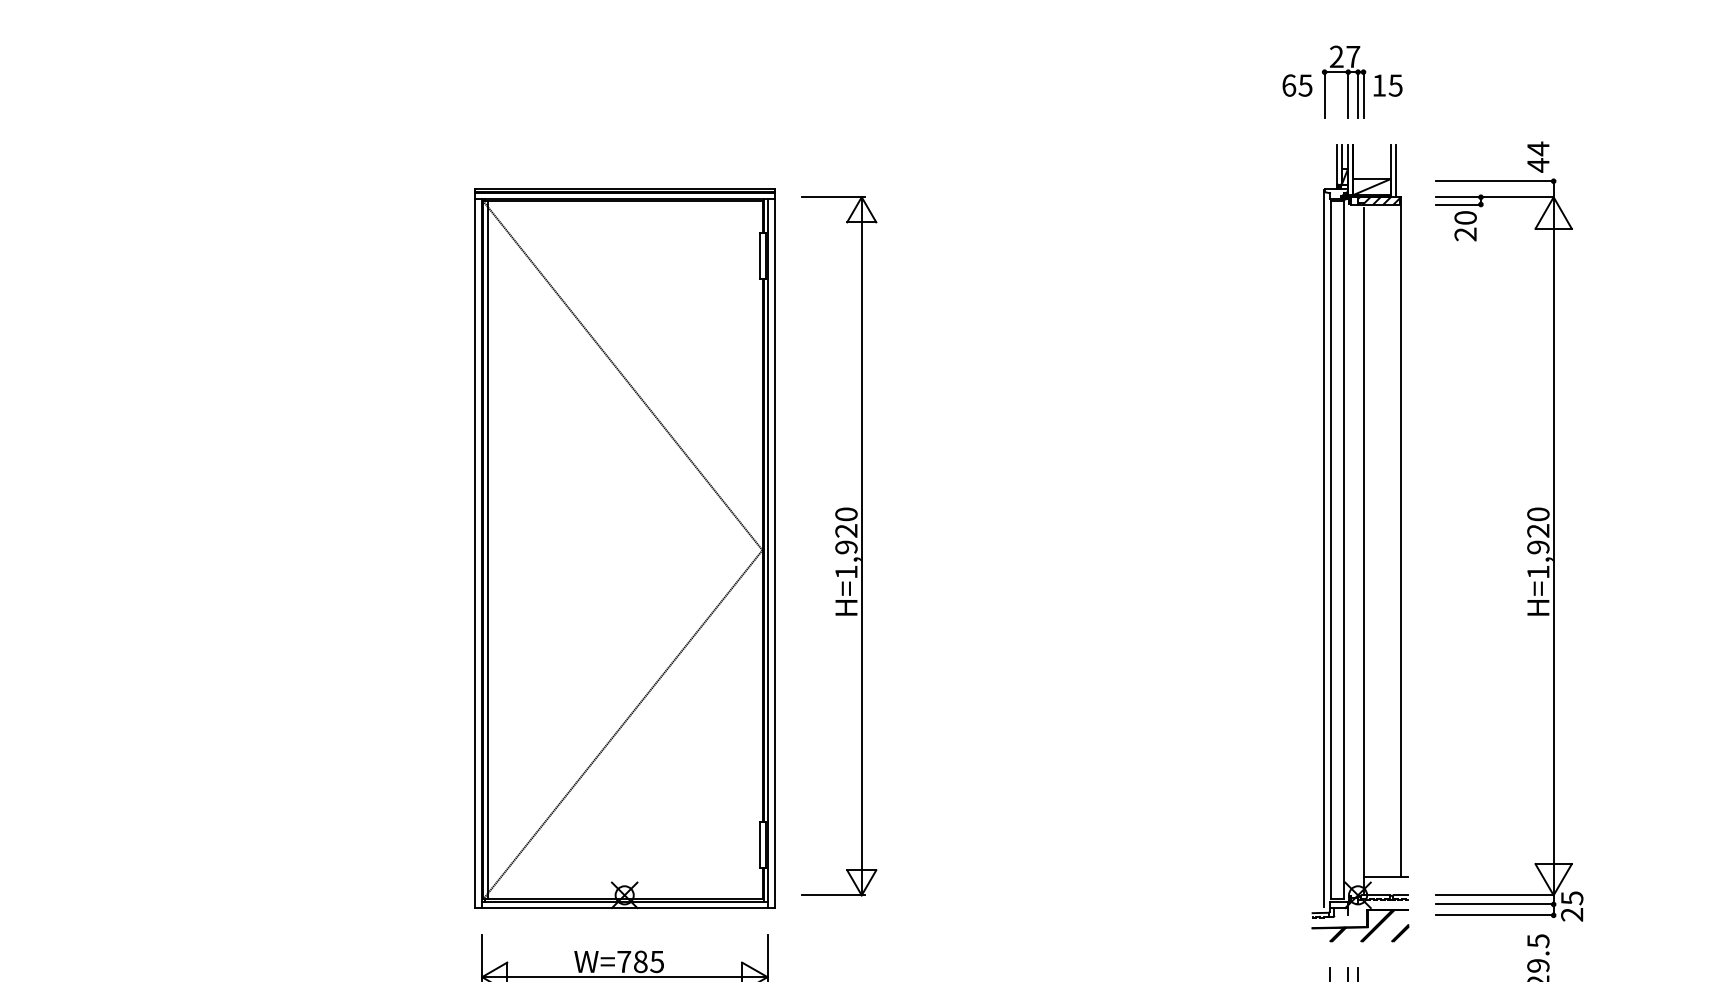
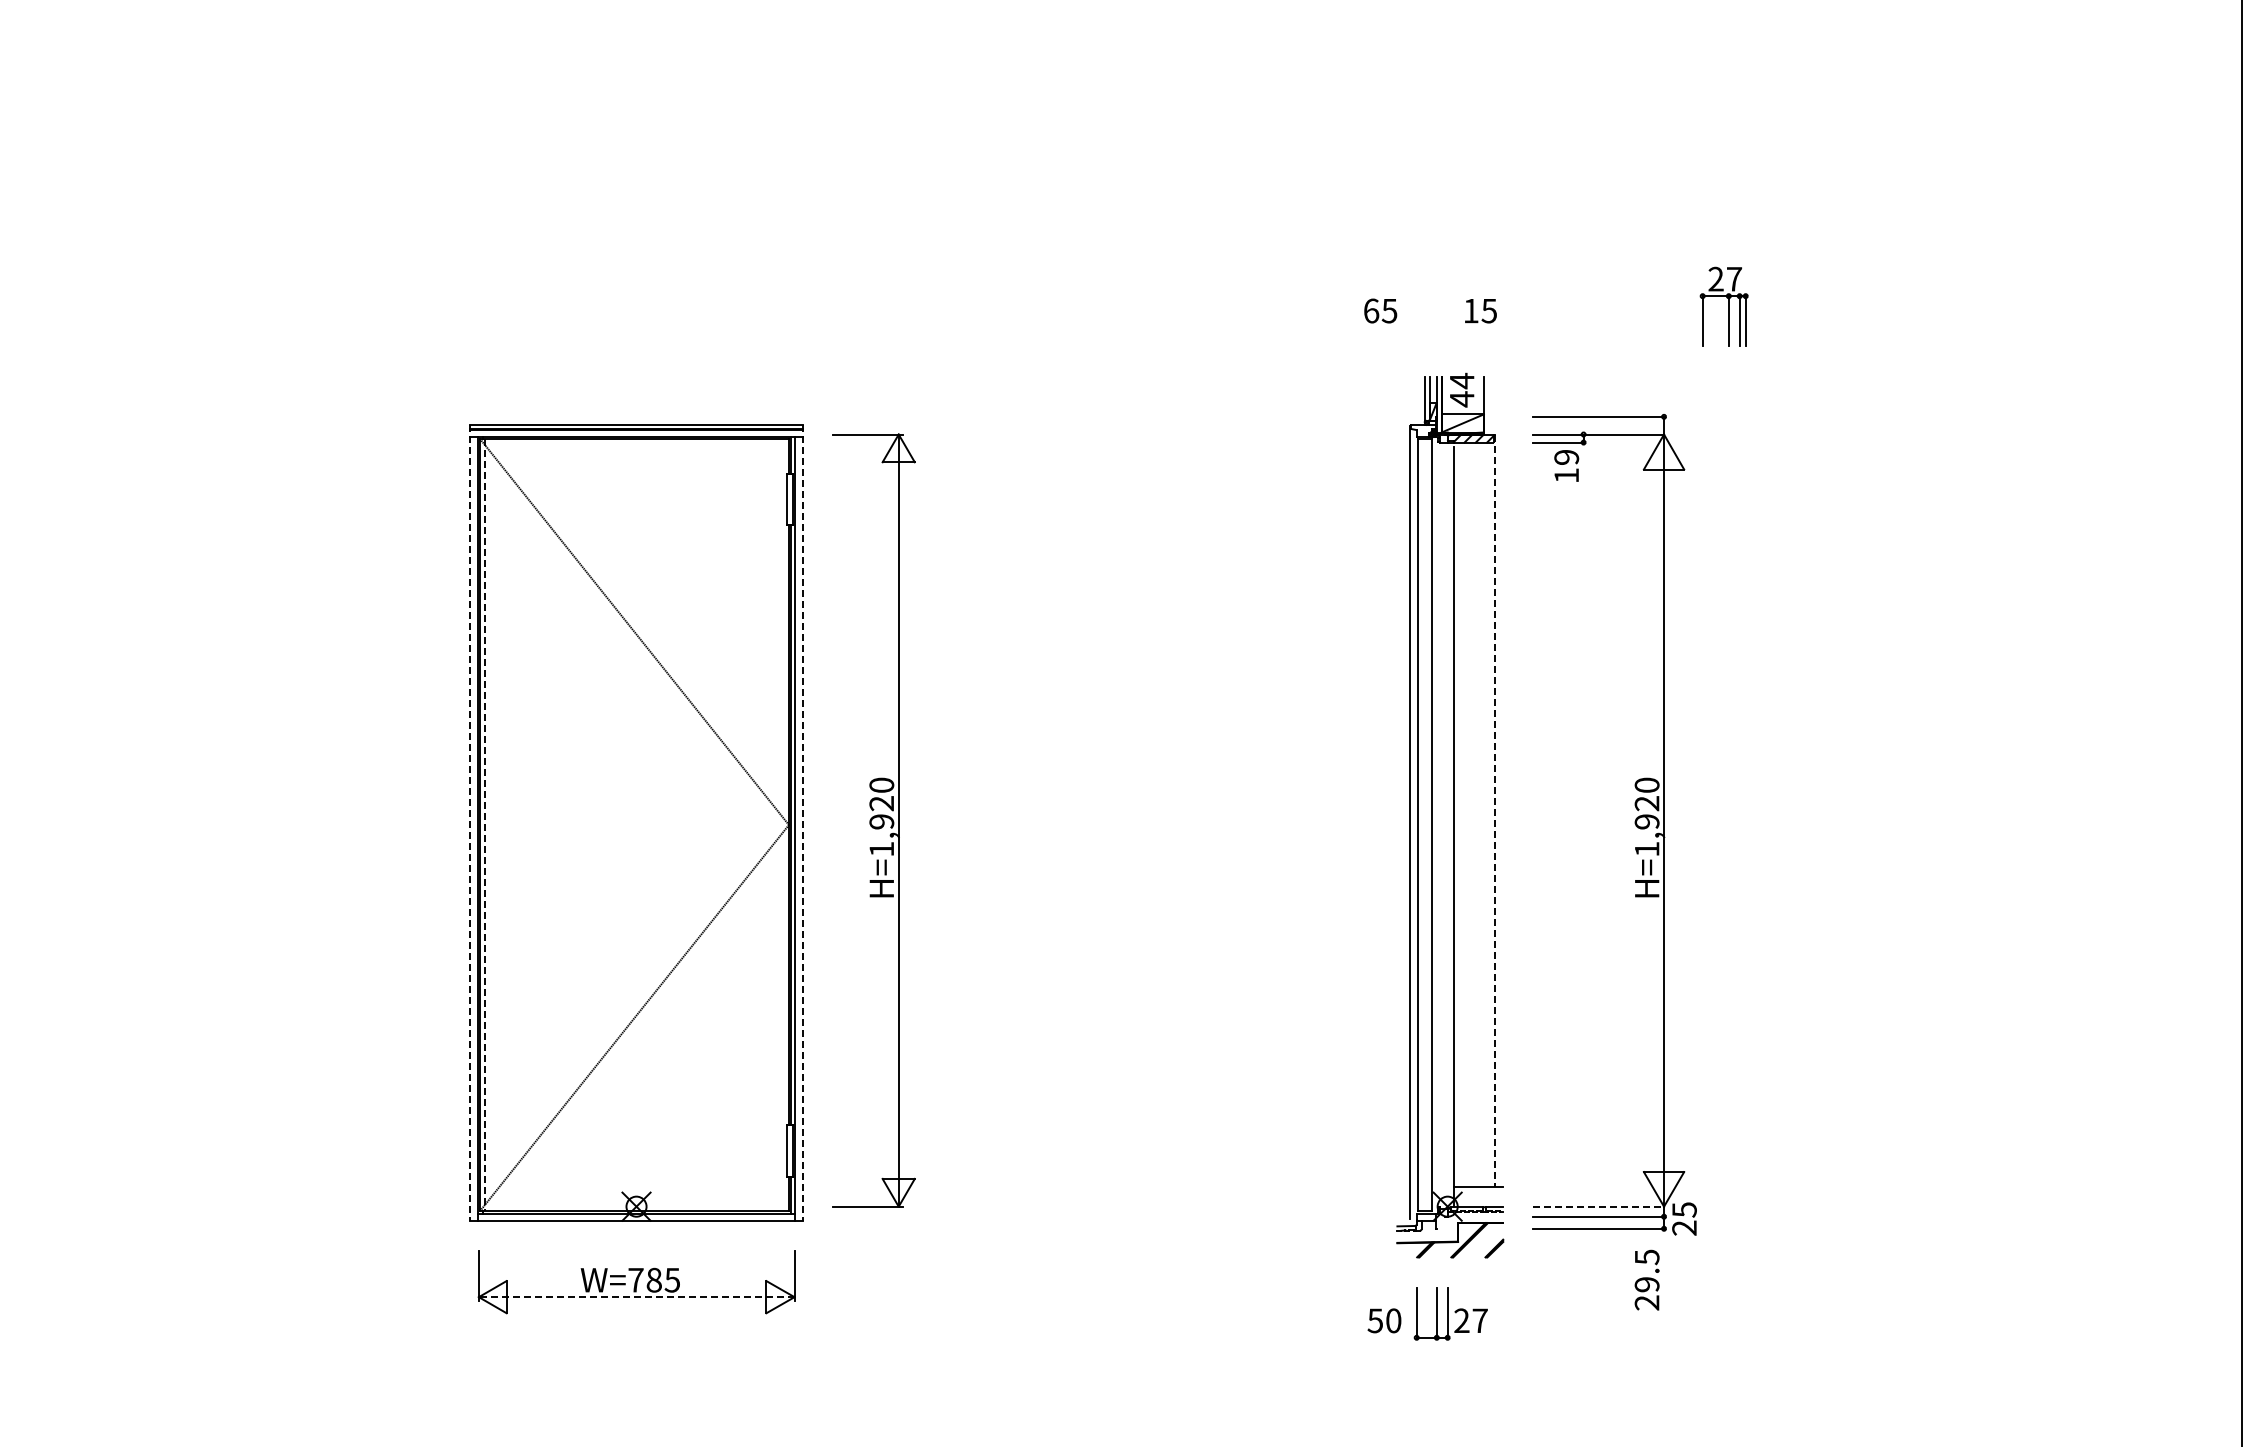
part: (1343, 81) -> (1723, 306), moved
text: (1538, 156) -> (1462, 389), moved
line: (1395, 171) -> (1489, 405), removed
text: (1465, 226) -> (1566, 466), 20 -> 19
line: (1401, 538) -> (1495, 811), solid -> dashed
line: (474, 548) -> (470, 822), solid -> dashed
line: (775, 548) -> (803, 822), solid -> dashed
line: (488, 550) -> (485, 825), solid -> dashed
line: (1495, 895) -> (1599, 1206), solid -> dashed
line: (624, 977) -> (636, 1297), solid -> dashed

